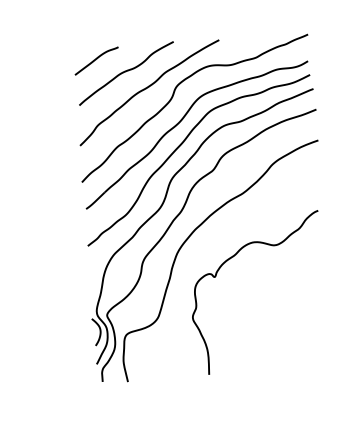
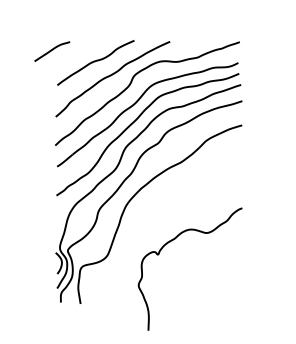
curve: (96, 59) -> (52, 50), moved
curve: (232, 259) -> (172, 241), moved

